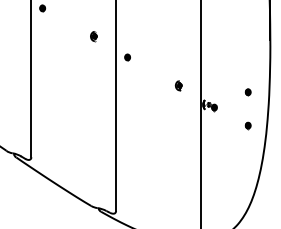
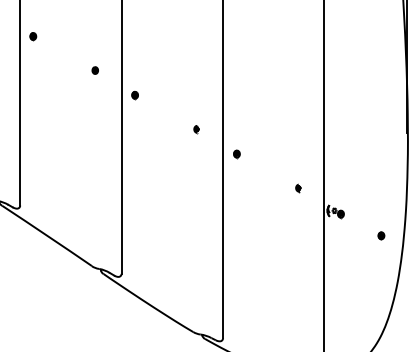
part: (93, 36) -> (196, 129), size x0.62
part: (179, 86) -> (298, 188), size x0.62
part: (248, 92) -> (381, 195), removed

